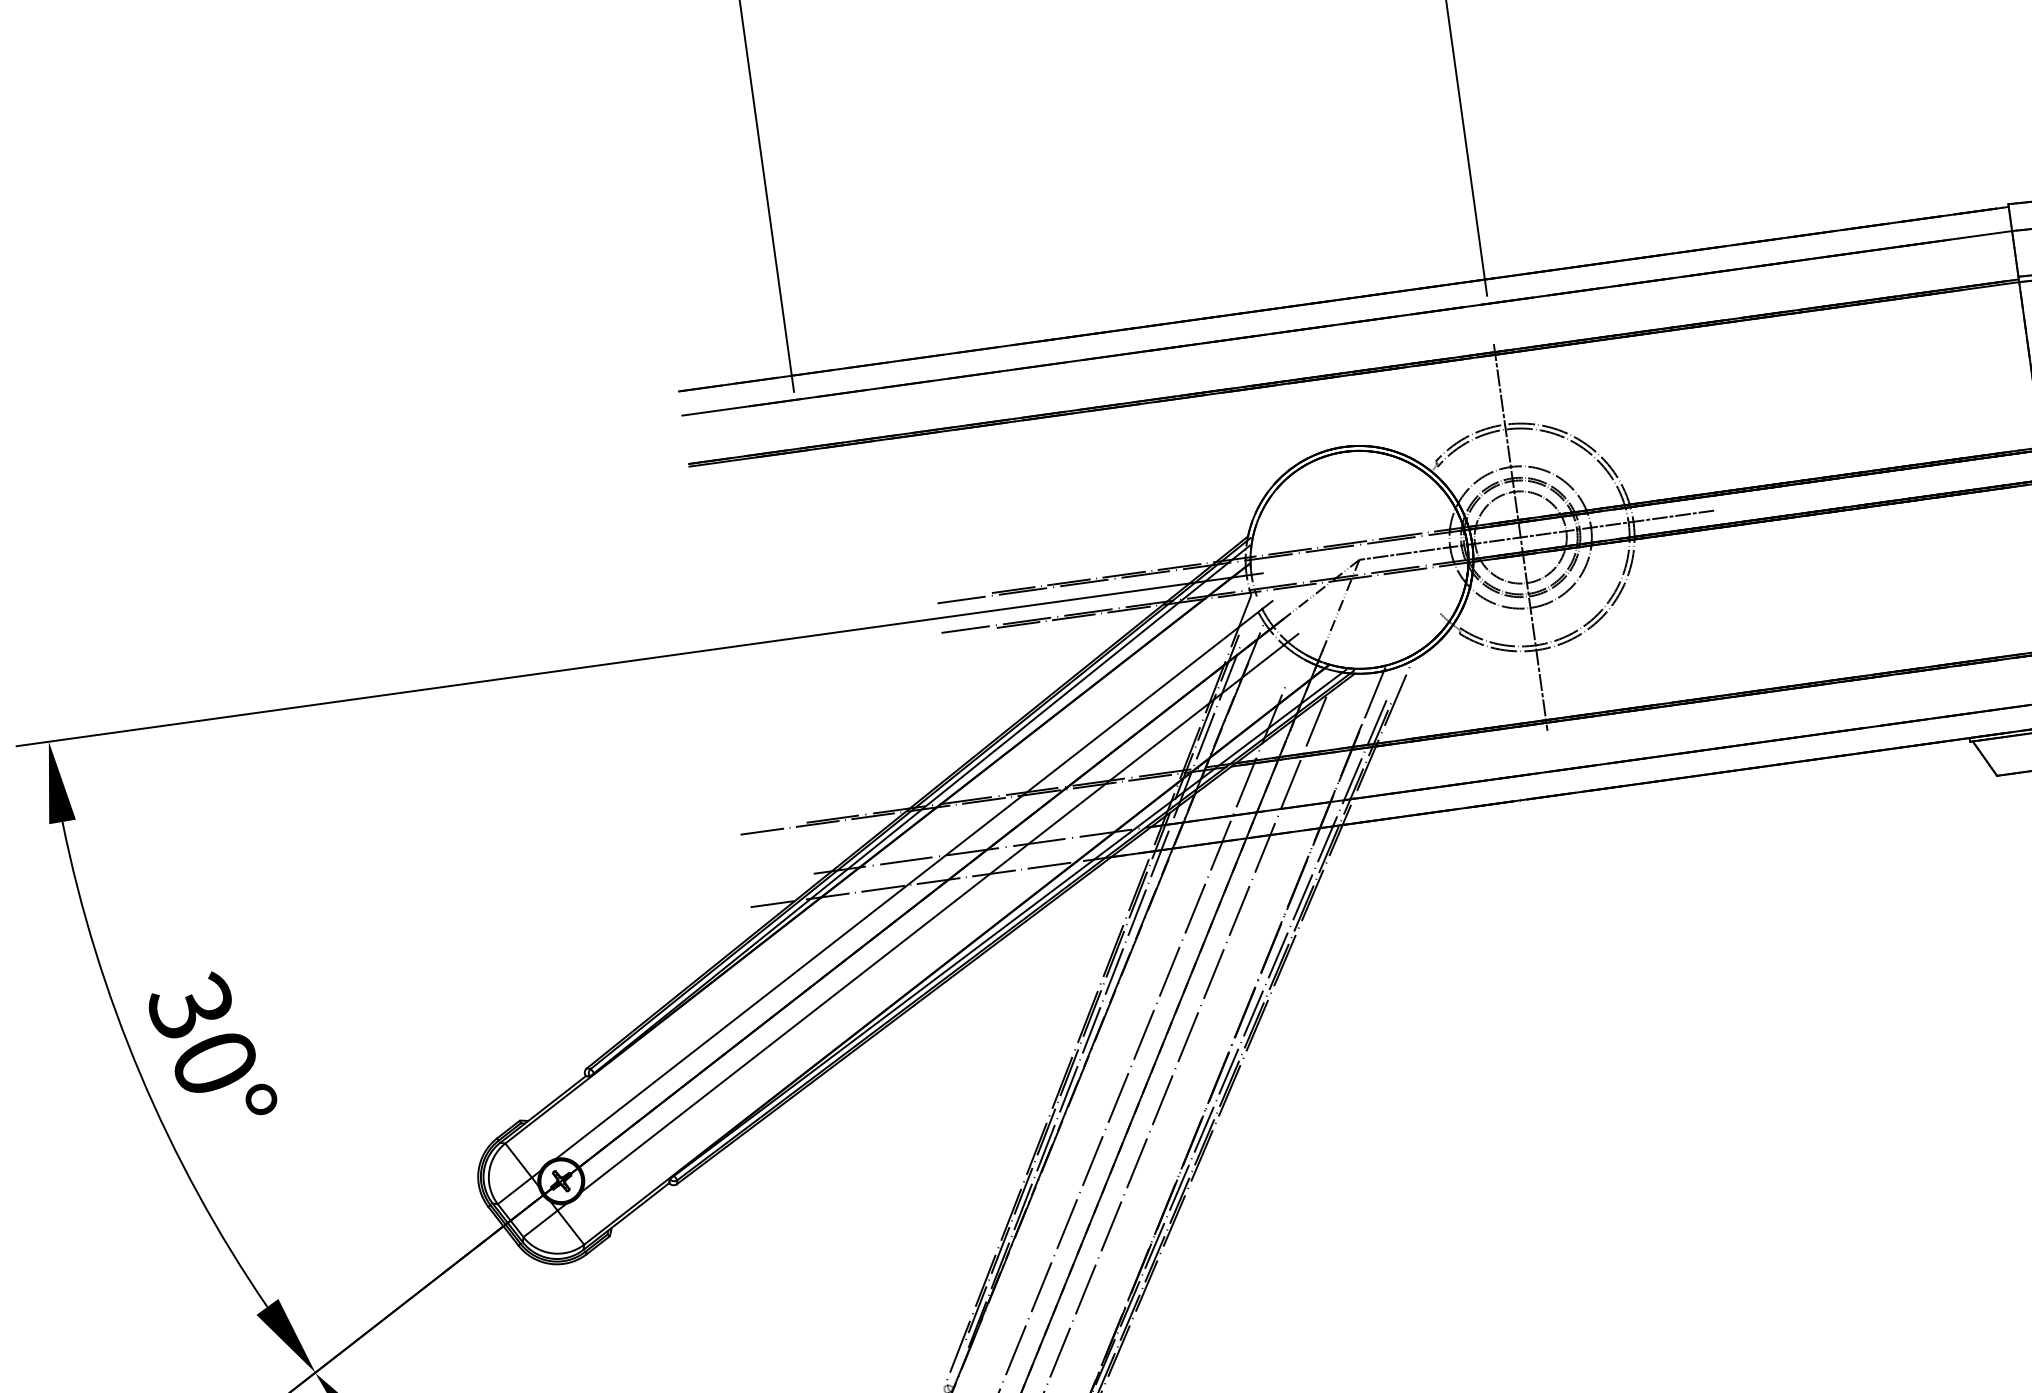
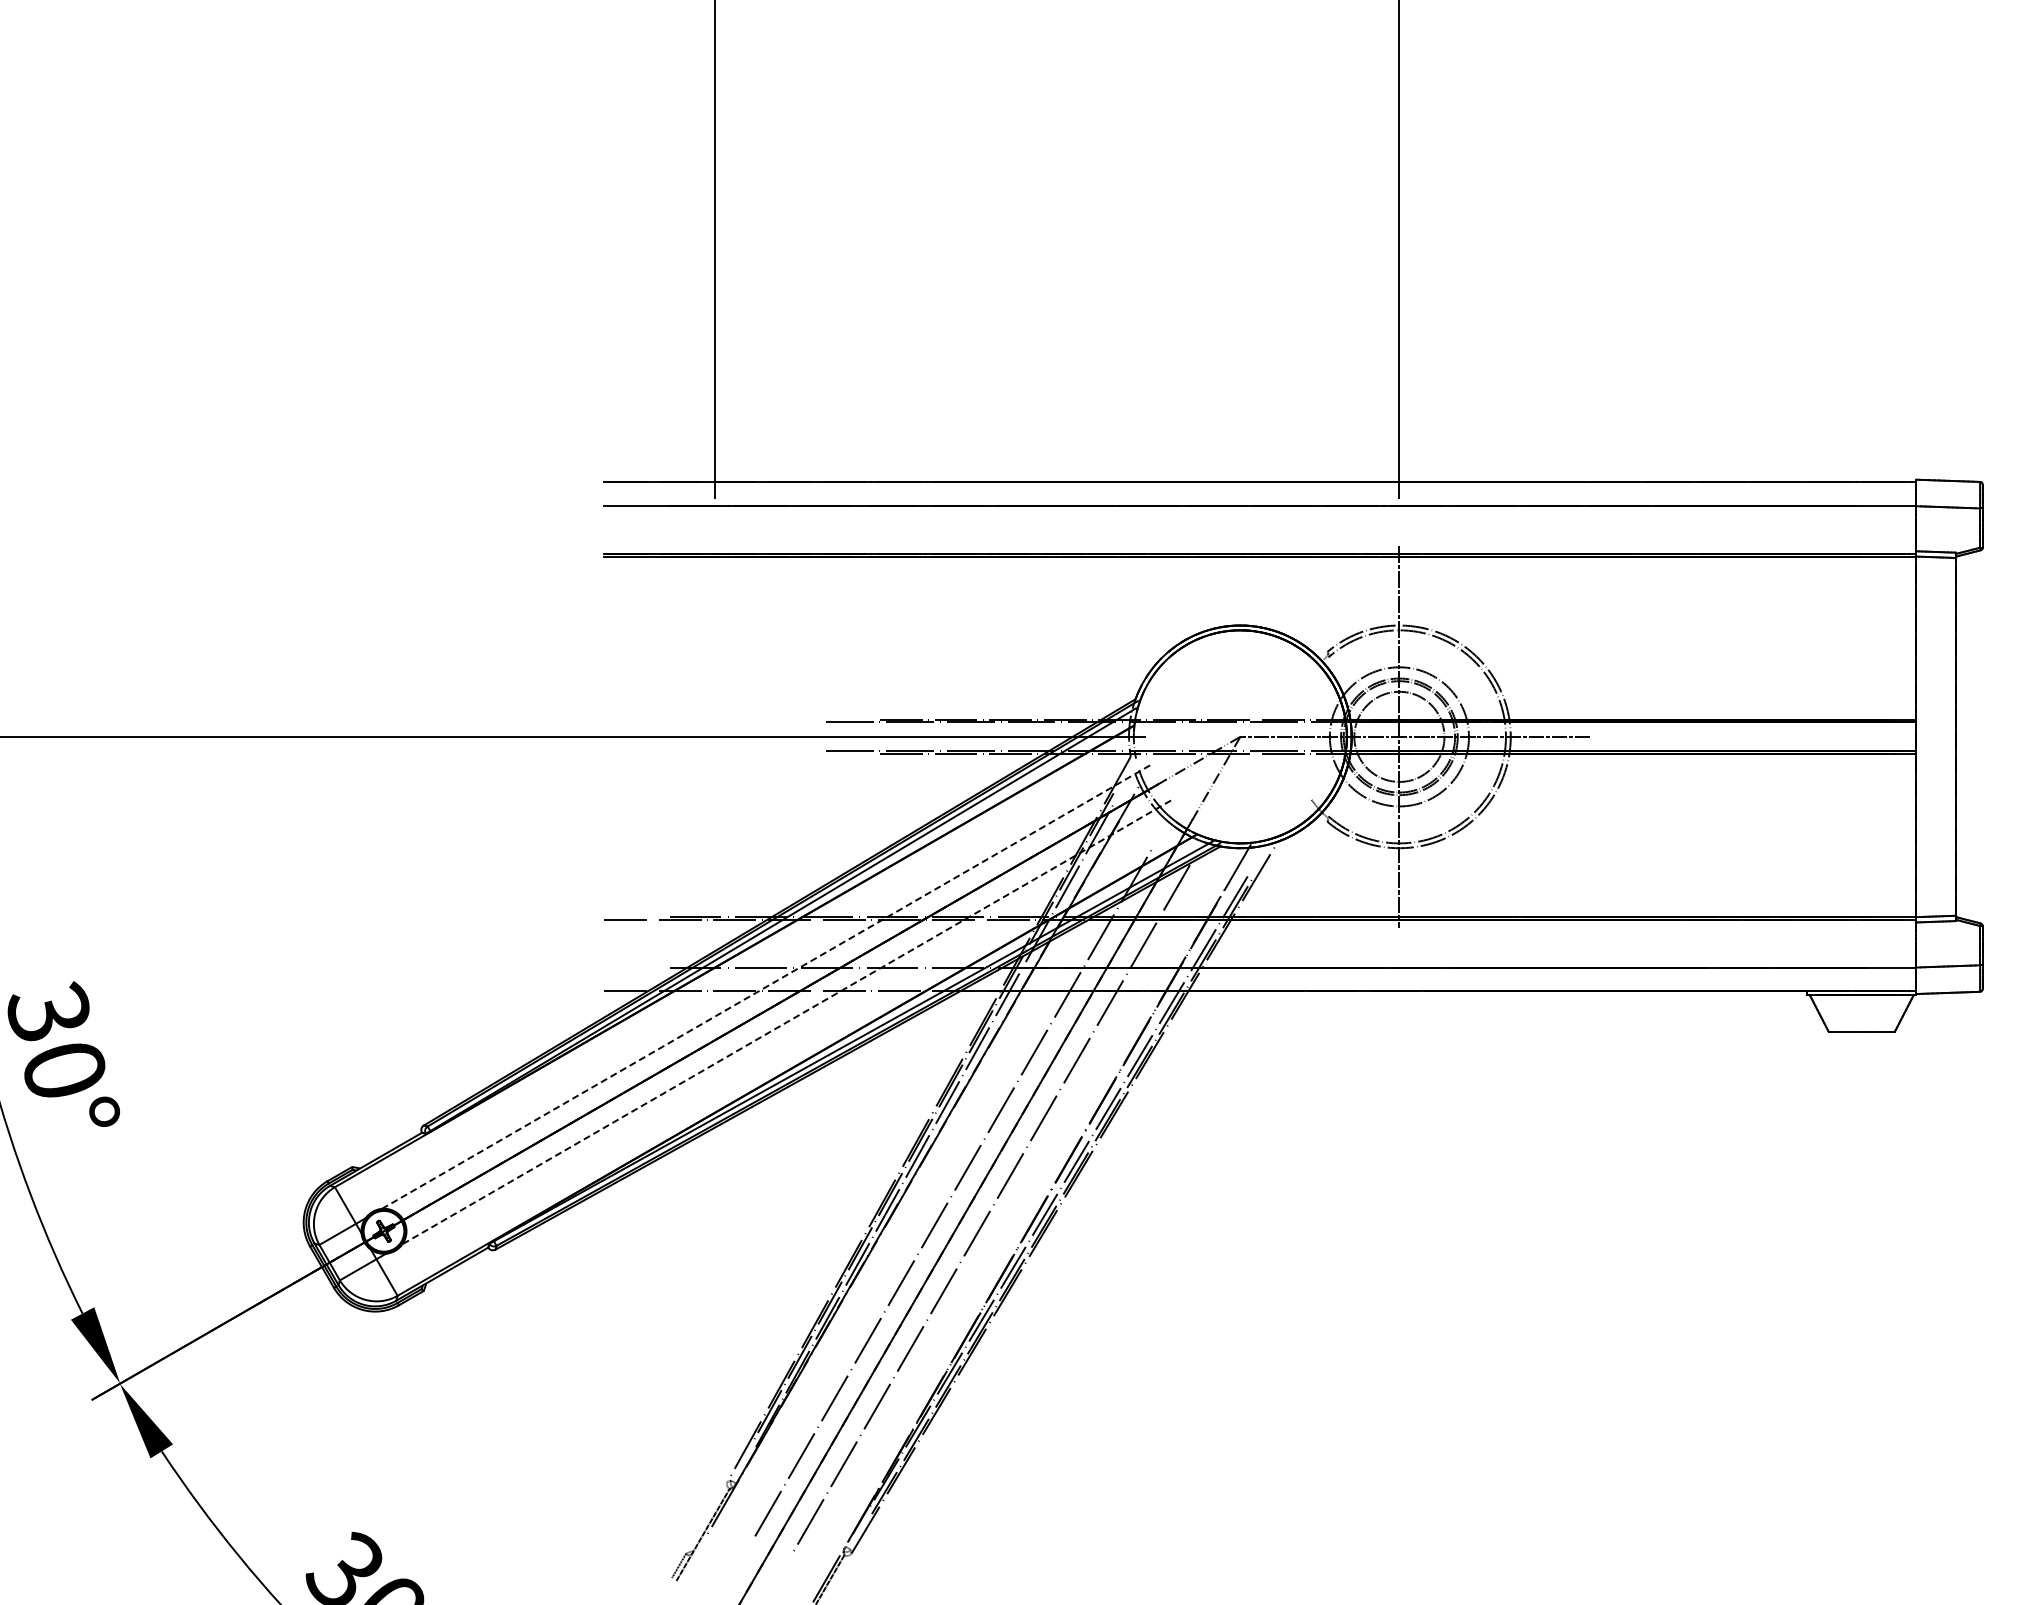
line: (914, 879) -> (766, 986), solid -> dashed
line: (939, 913) -> (786, 1022), solid -> dashed

